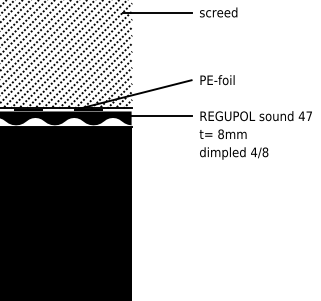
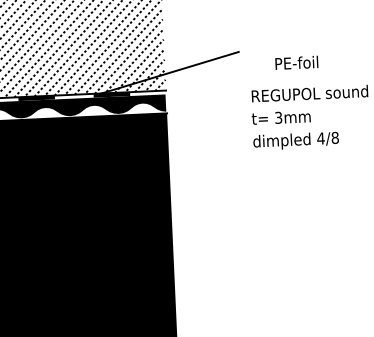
text: (217, 80) -> (296, 63), moved
line: (157, 116) -> (198, 99), removed
text: (220, 133) -> (277, 116), 8mm -> 3mm

